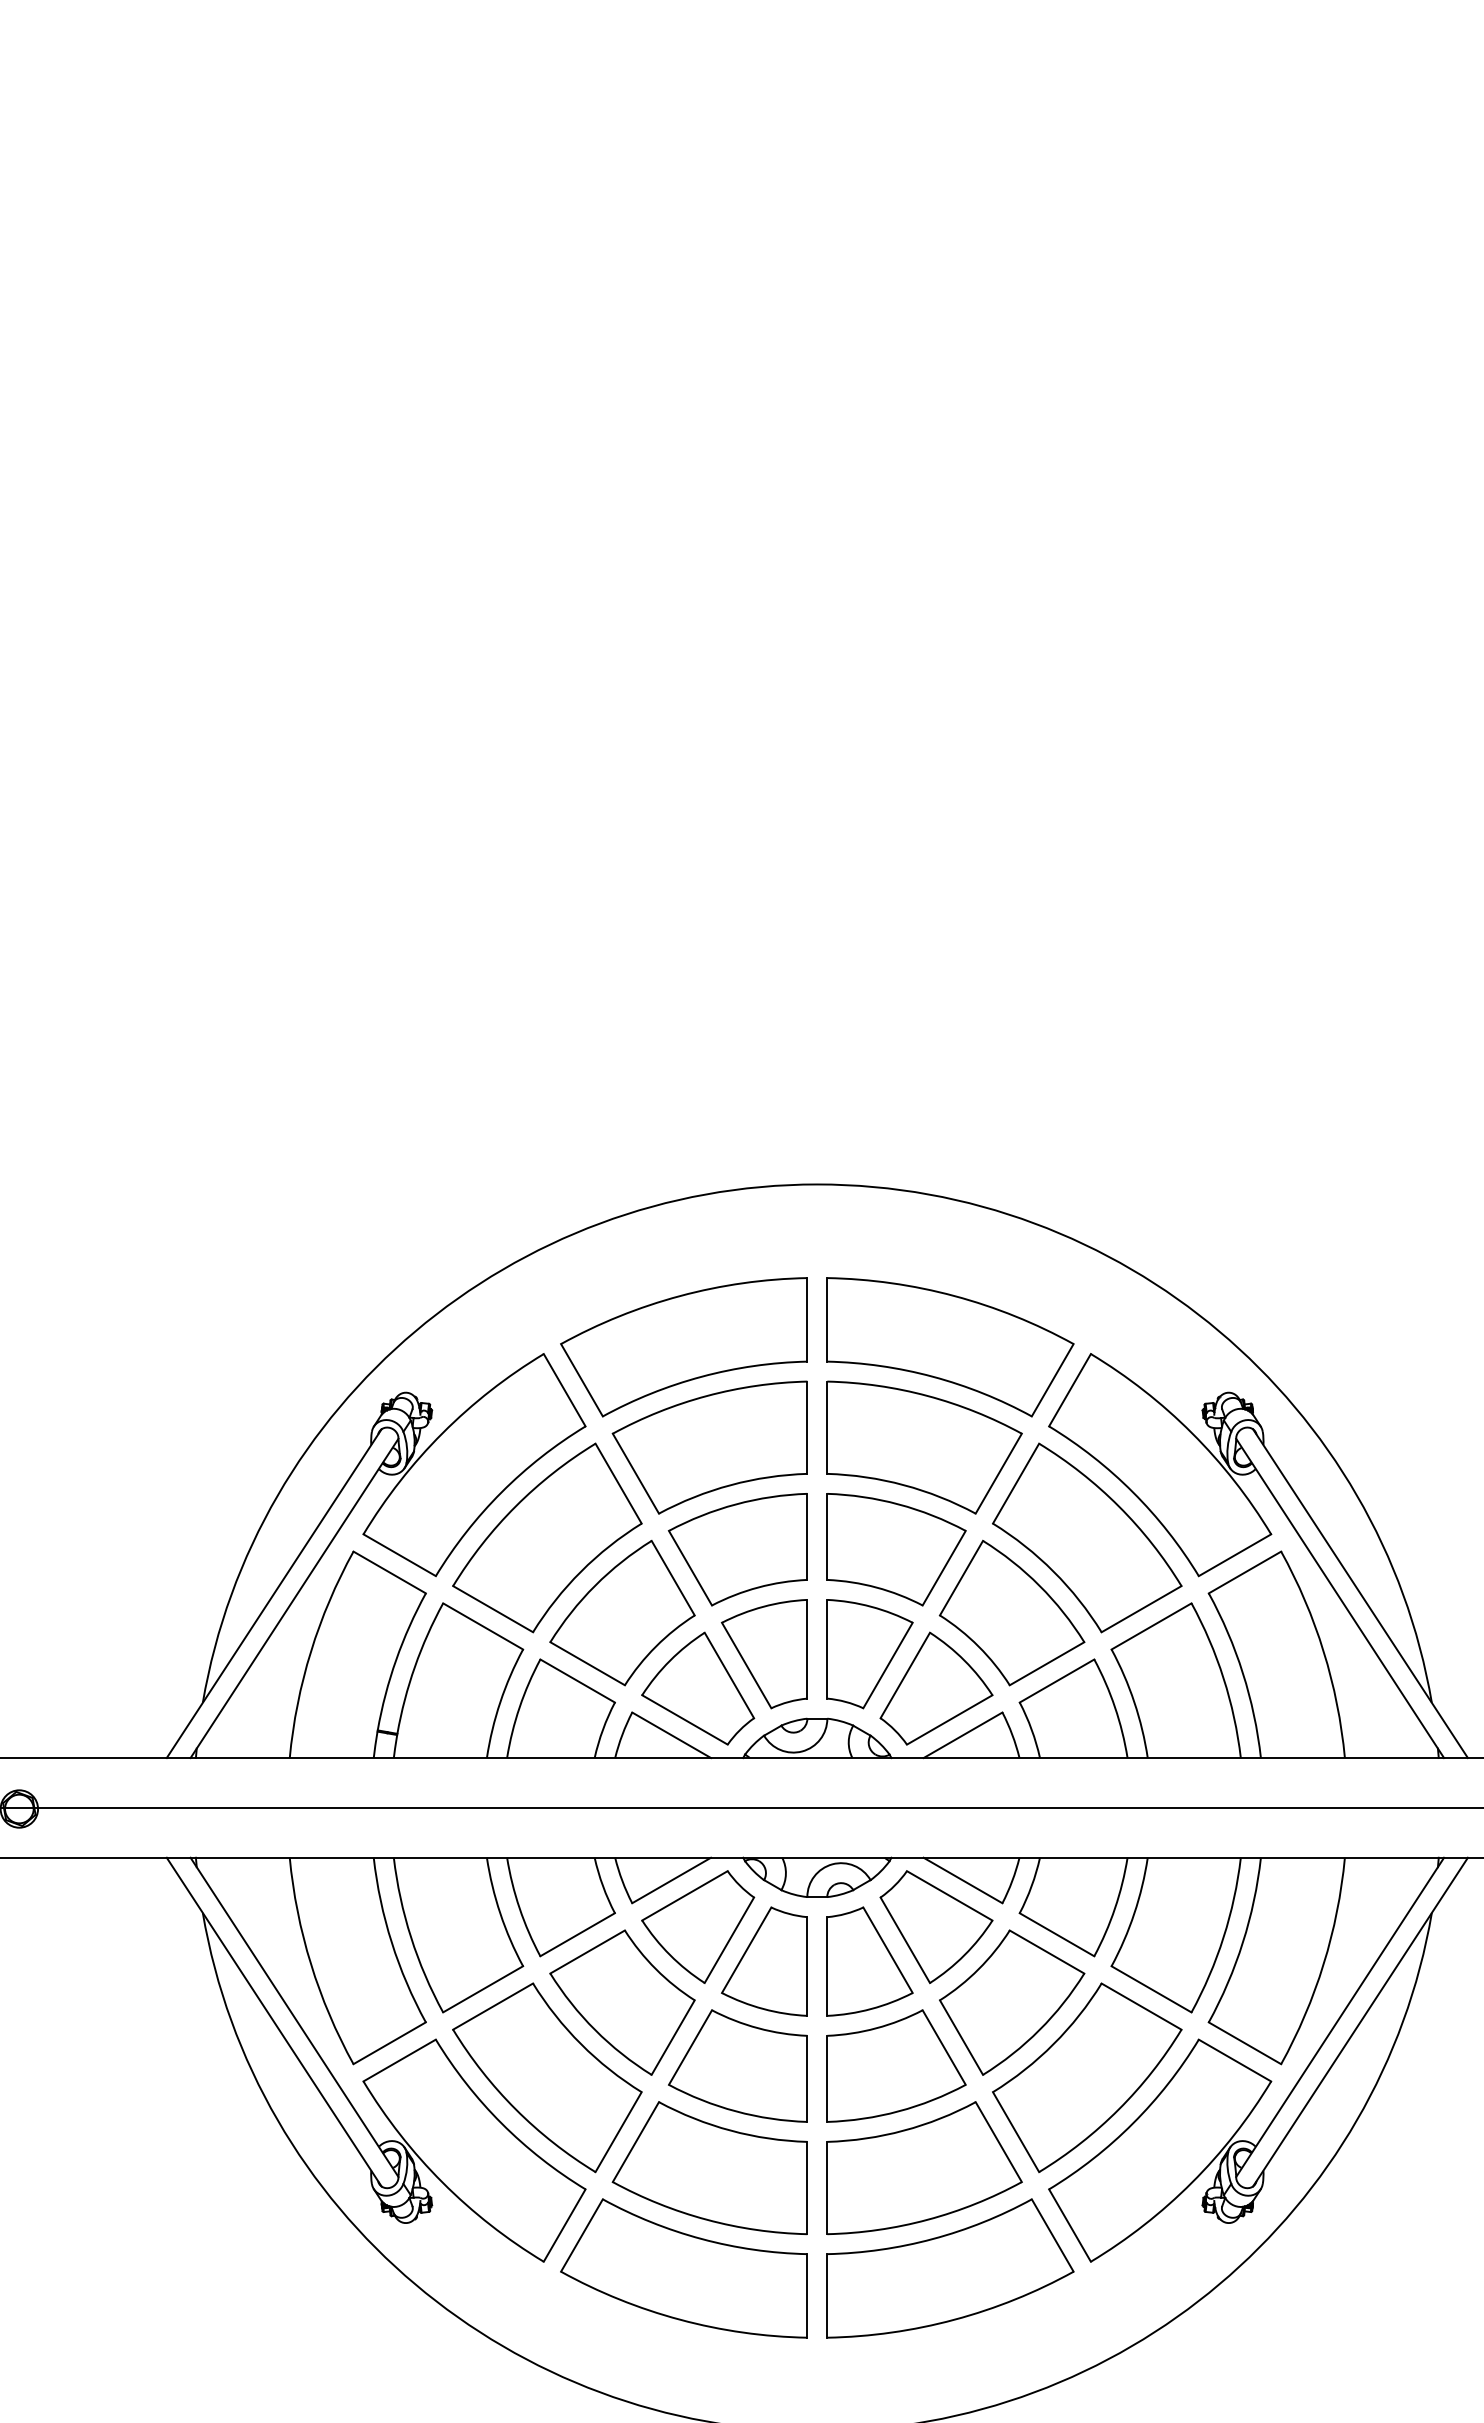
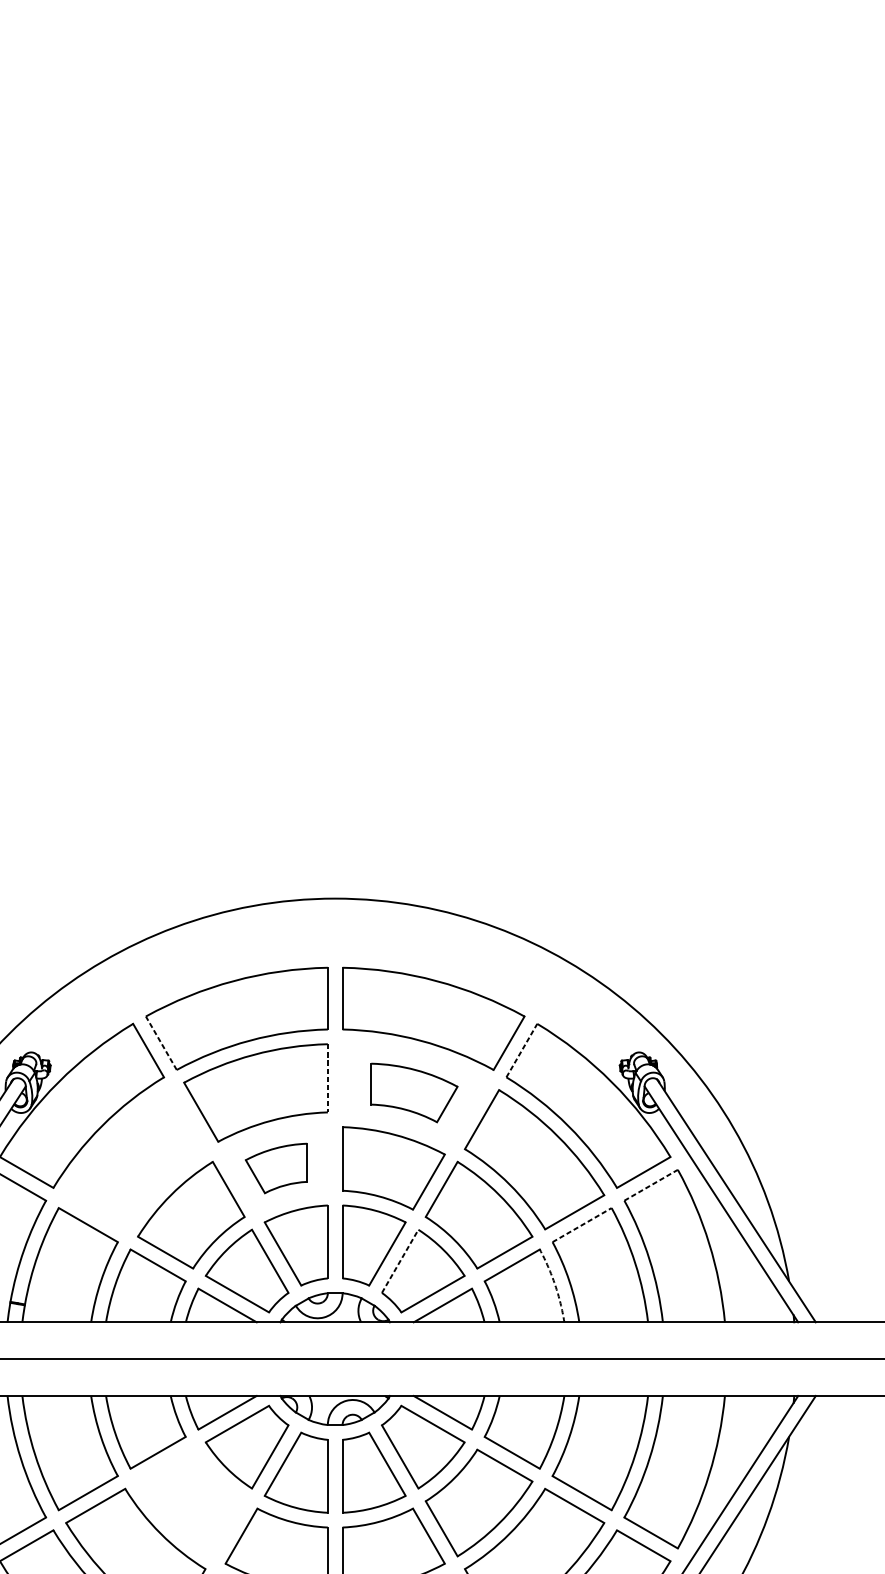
line: (581, 1380) -> (161, 1043), solid -> dashed
line: (1070, 1390) -> (522, 1050), solid -> dashed
line: (807, 1428) -> (327, 1078), solid -> dashed
part: (924, 1447) -> (414, 1092), size x0.6
part: (547, 1537) -> (135, 1159), removed
part: (737, 1549) -> (276, 1168), size x0.6
line: (1244, 1572) -> (650, 1185), solid -> dashed
line: (1151, 1626) -> (582, 1225), solid -> dashed
line: (905, 1675) -> (400, 1261), solid -> dashed
arc: (1115, 1707) -> (555, 1284), solid -> dashed
part: (622, 2002) -> (191, 1502), removed

